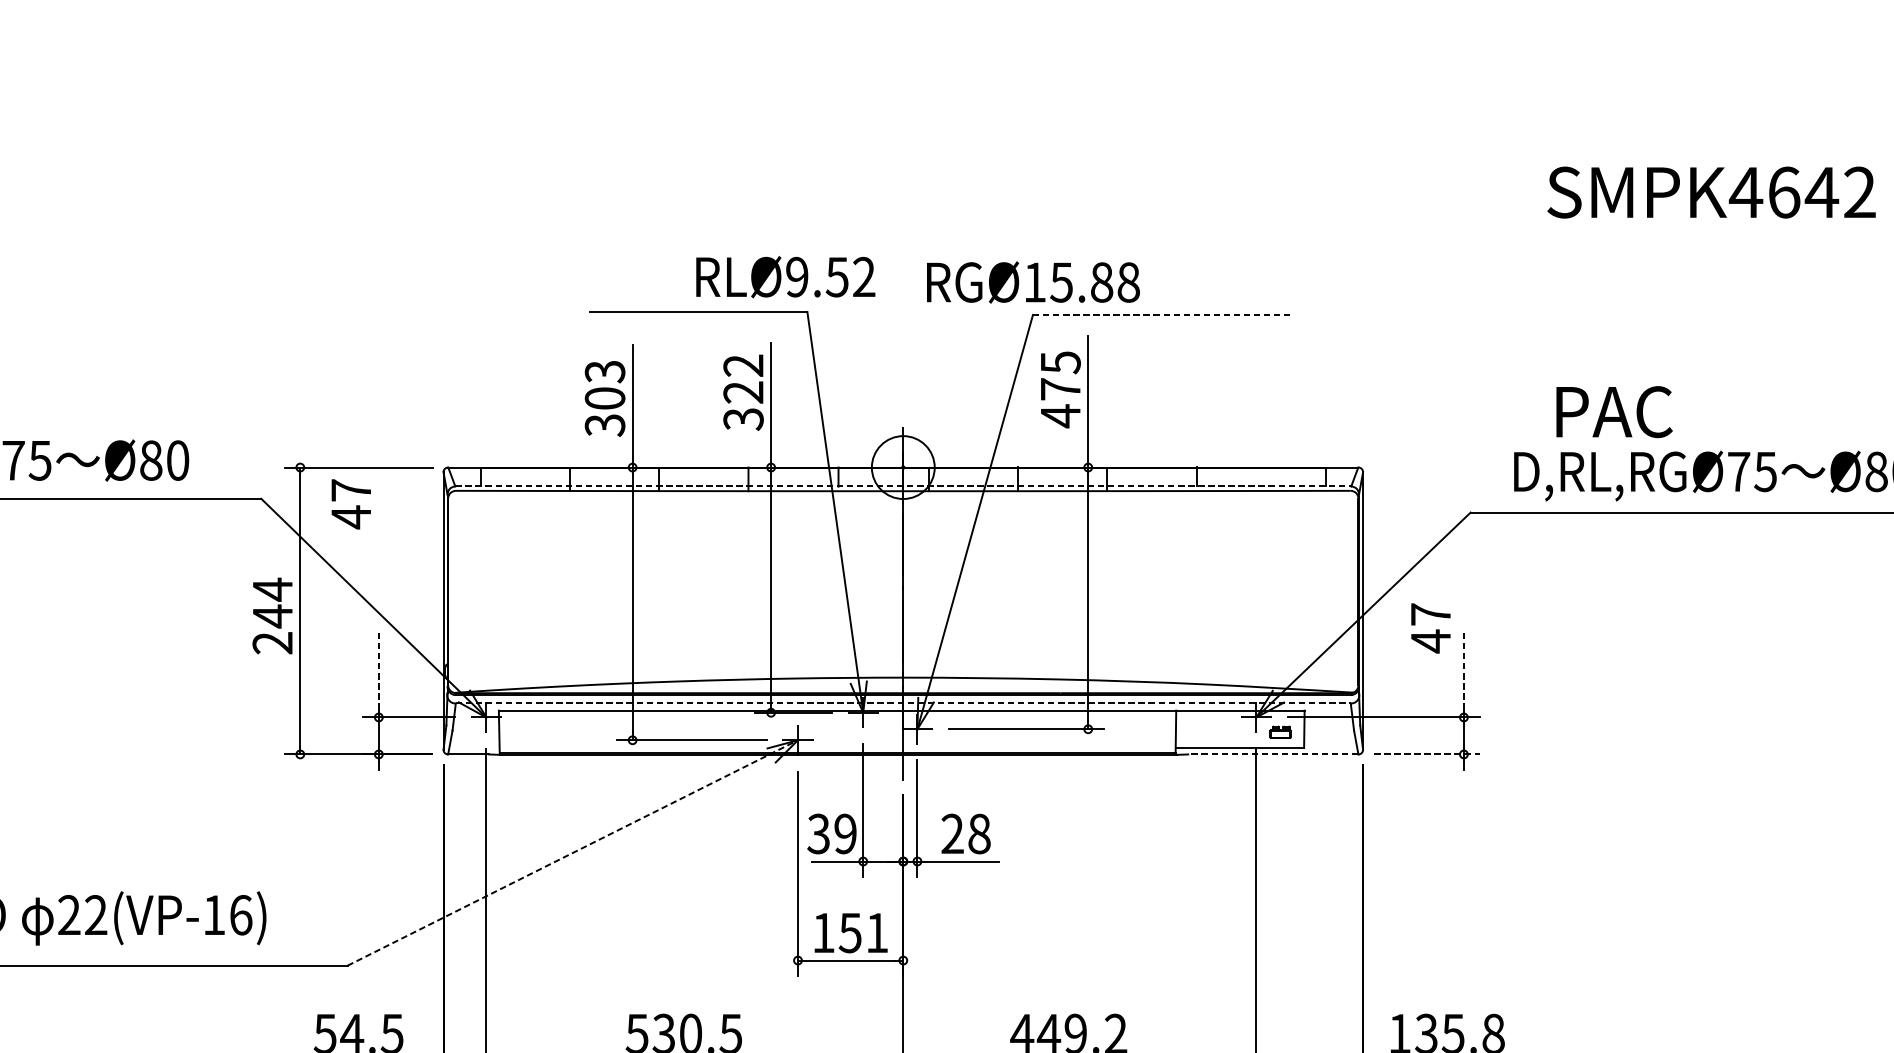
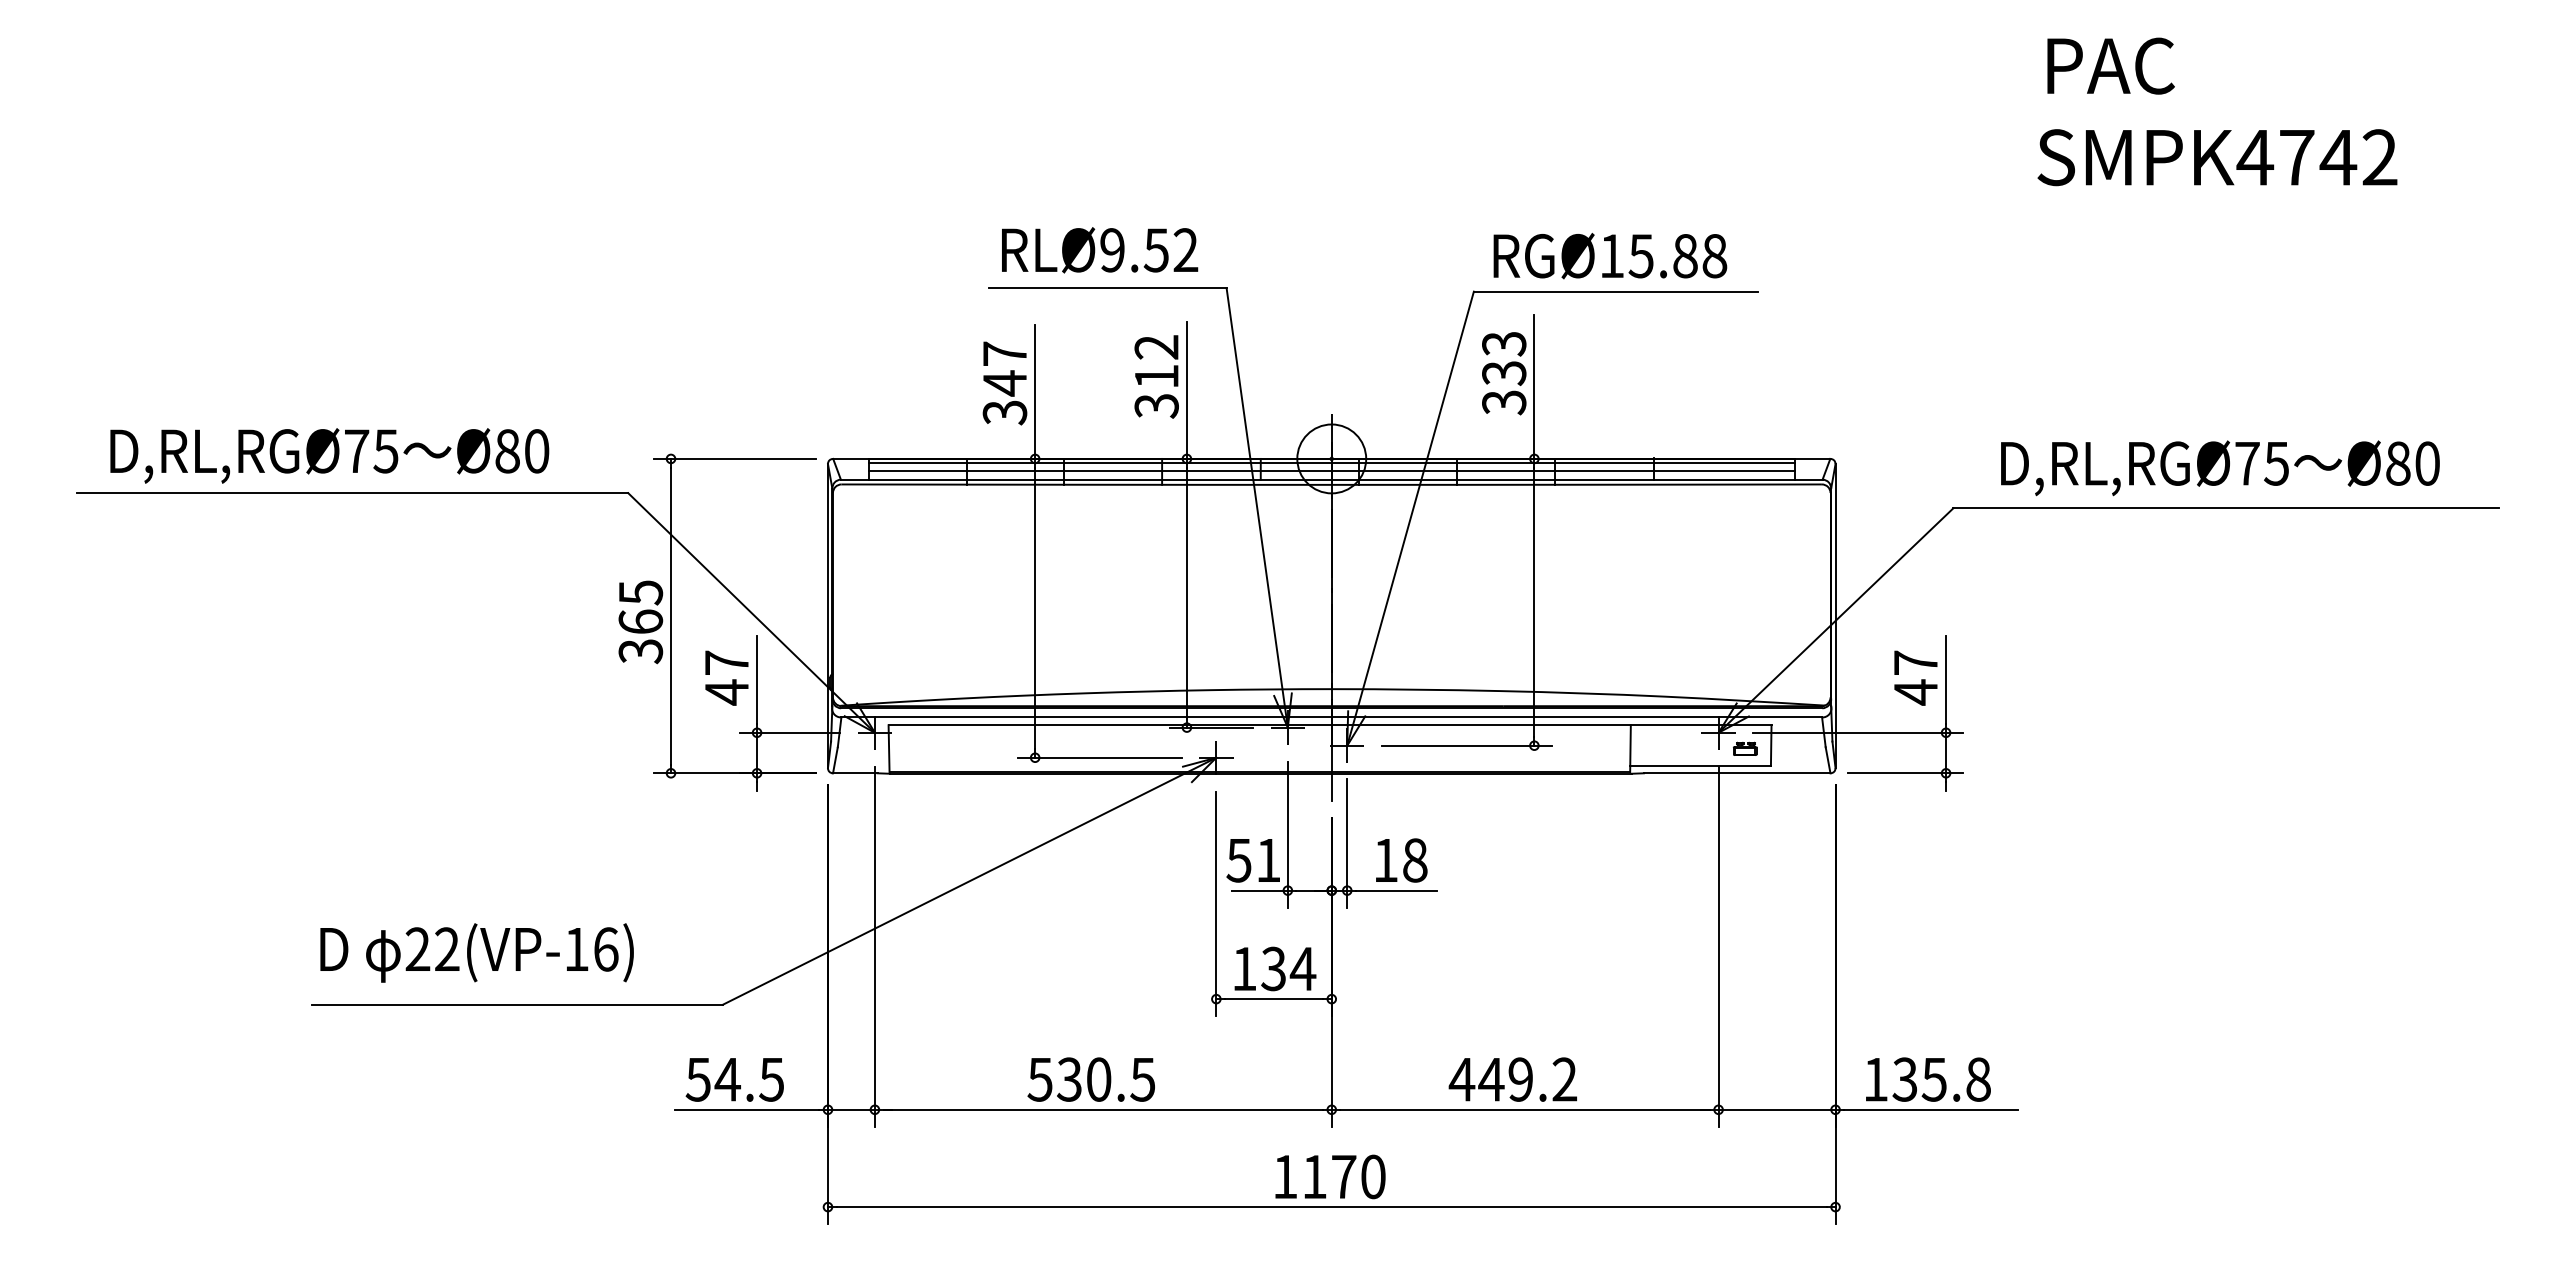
text: (1784, 192) -> (2297, 157), SMPK4642 -> SMPK4742
text: (786, 277) -> (1100, 250), moved
text: (1033, 282) -> (1610, 256), moved
line: (1163, 314) -> (1616, 291), dashed -> solid
text: (604, 385) -> (1004, 368), 303 -> 347
text: (1060, 390) -> (1504, 374), 475 -> 333
text: (743, 392) -> (1156, 376), 322 -> 312
text: (1613, 411) -> (2110, 65), moved
line: (903, 471) -> (1331, 463), added
line: (903, 478) -> (1331, 470), added
line: (903, 486) -> (1331, 479), dashed -> solid
text: (350, 503) -> (726, 677), moved
text: (272, 615) -> (640, 621), 244 -> 365
text: (1430, 627) -> (1915, 677), moved
line: (379, 668) -> (757, 679), dashed -> solid
line: (1464, 668) -> (1946, 679), dashed -> solid
line: (903, 703) -> (1332, 717), dashed -> solid
line: (1272, 754) -> (1736, 773), dashed -> solid
line: (1426, 754) -> (1905, 773), dashed -> solid
text: (952, 833) -> (1385, 859), 28 -> 18
text: (831, 834) -> (1253, 860), 39 -> 51
line: (572, 853) -> (969, 881), dashed -> solid
text: (863, 932) -> (1288, 968), 151 -> 134

